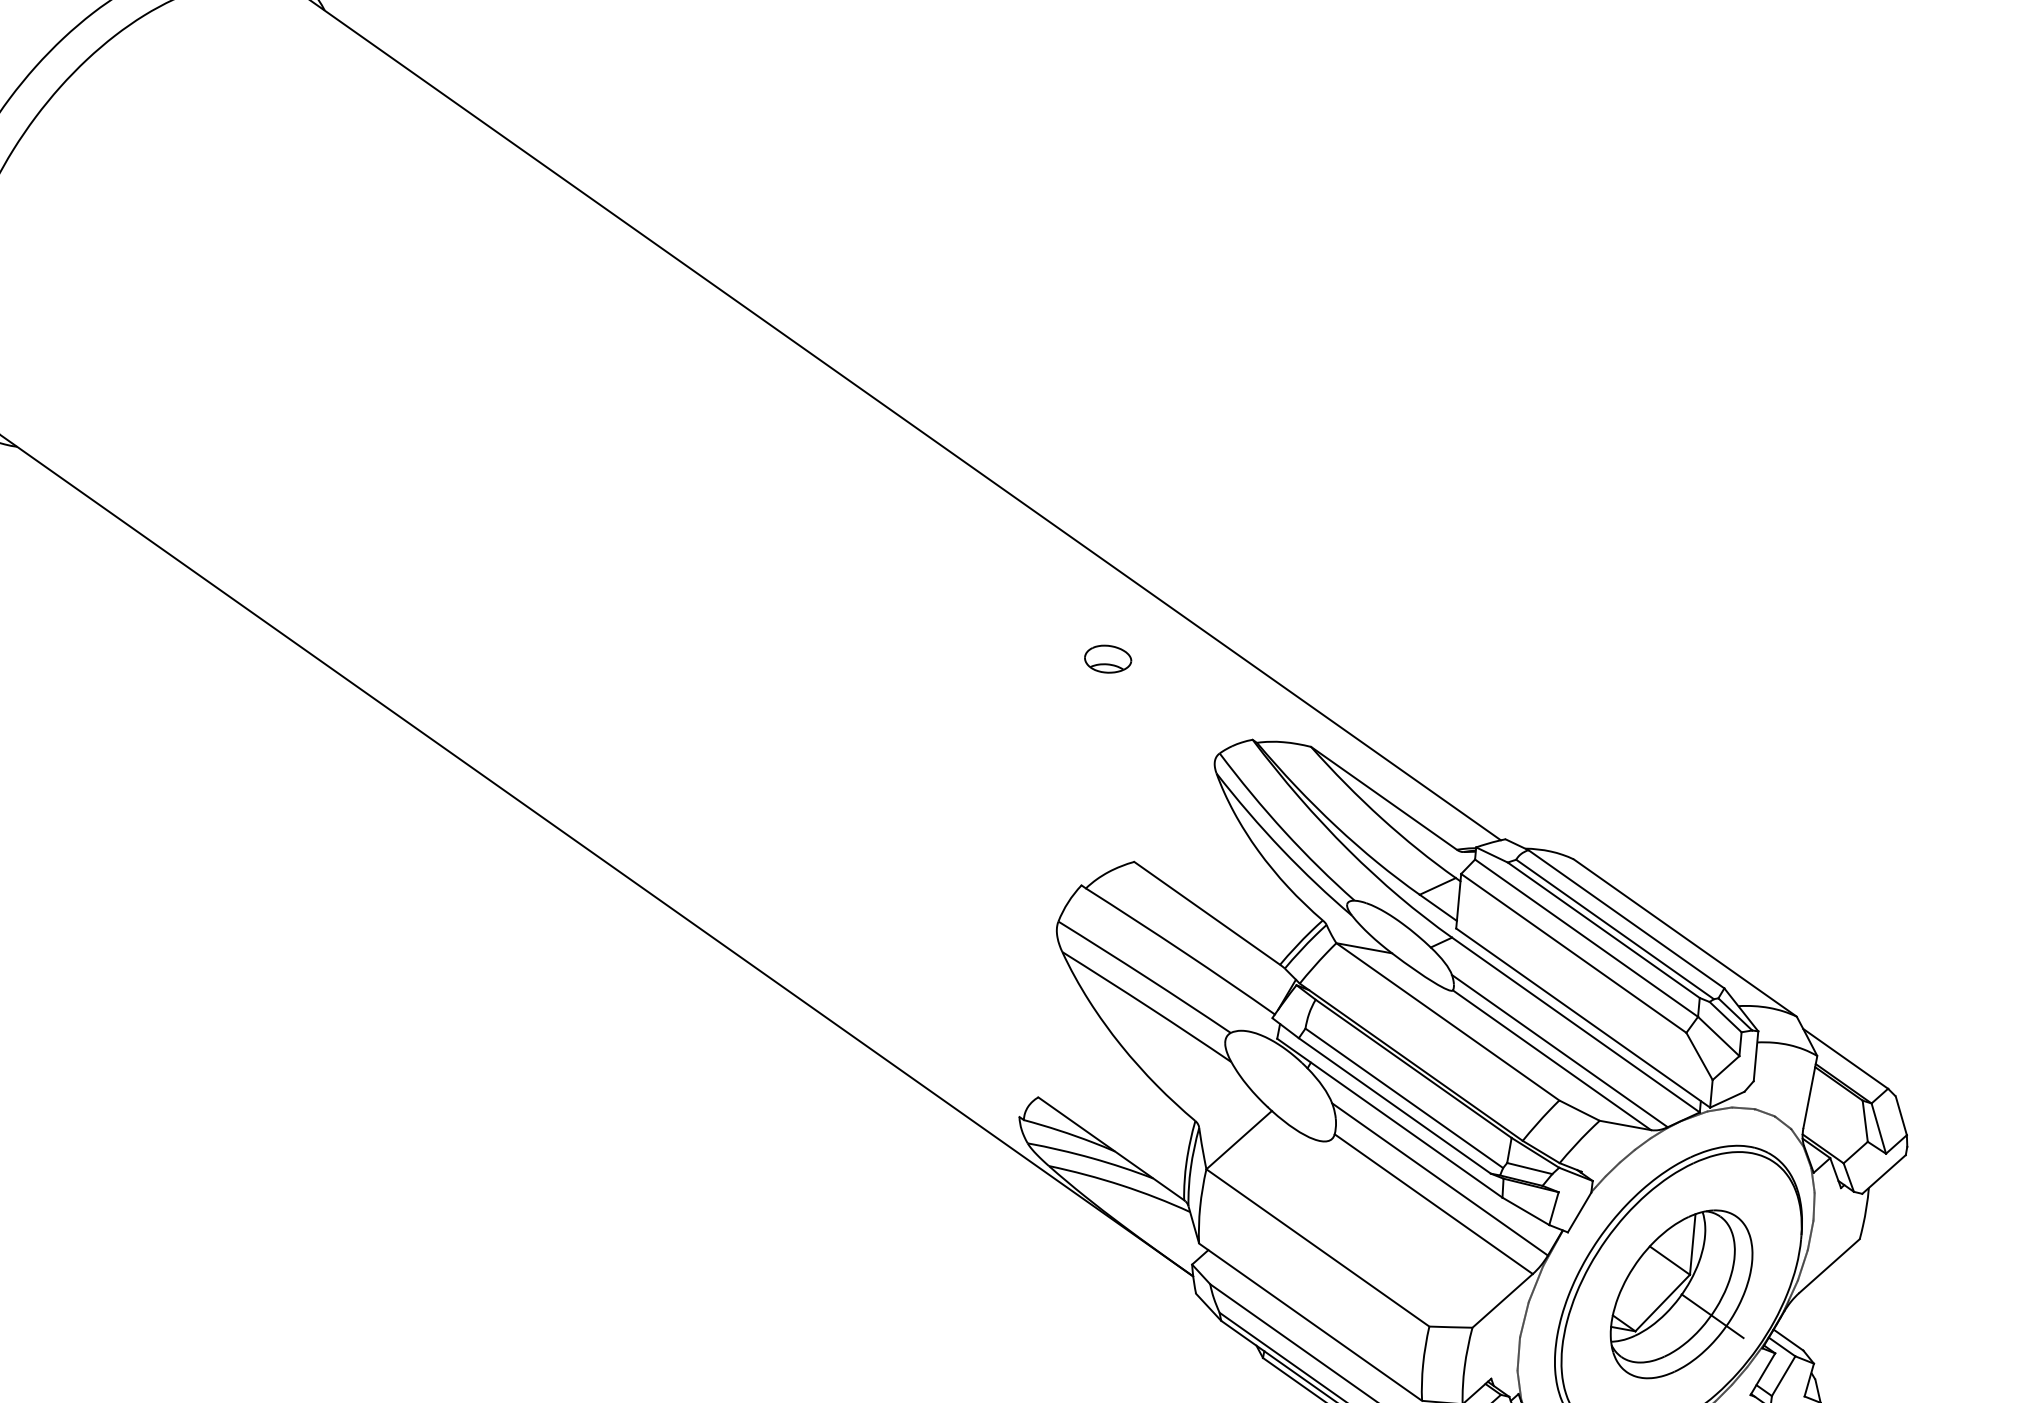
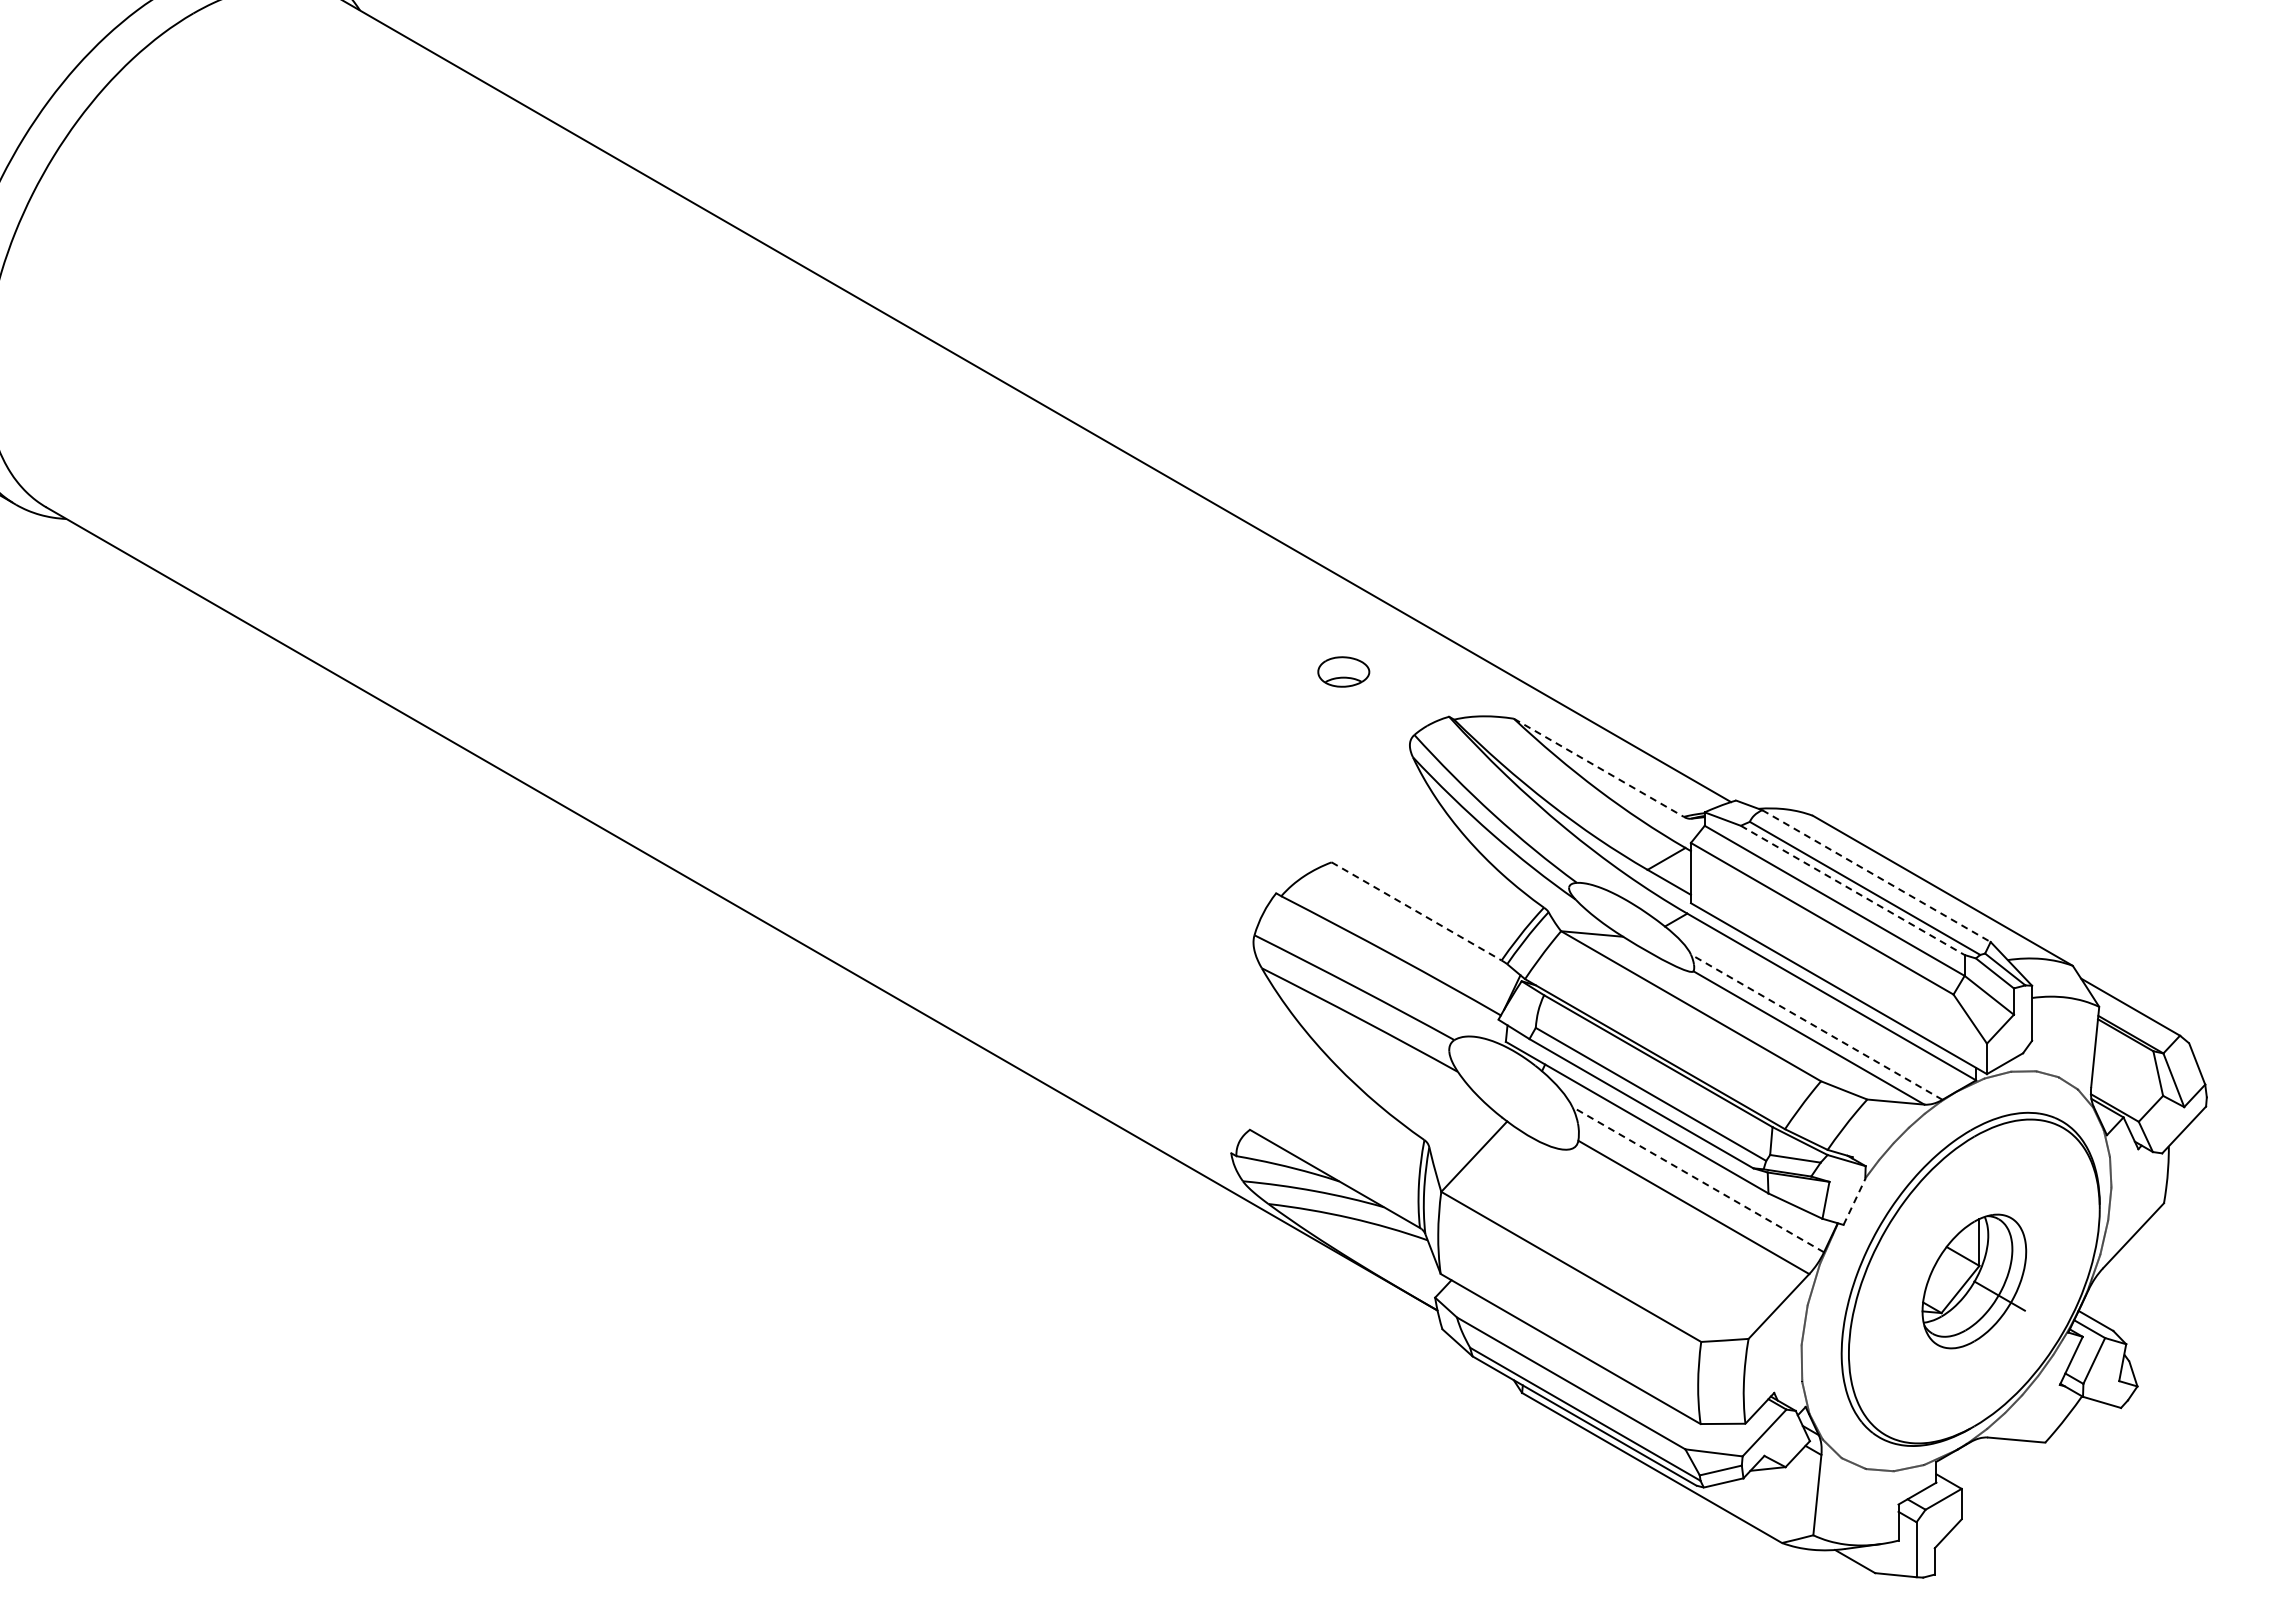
part: (1107, 658) -> (1343, 671), moved
line: (1384, 799) -> (1599, 768), solid -> dashed
line: (1207, 913) -> (1417, 911), solid -> dashed
line: (1626, 919) -> (1876, 876), solid -> dashed
line: (1604, 930) -> (1853, 890), solid -> dashed
line: (1559, 1050) -> (1816, 1026), solid -> dashed
line: (1439, 1179) -> (1697, 1179), solid -> dashed
line: (1579, 1212) -> (1854, 1201), solid -> dashed
part: (1681, 1294) -> (1974, 1281), size x0.7

